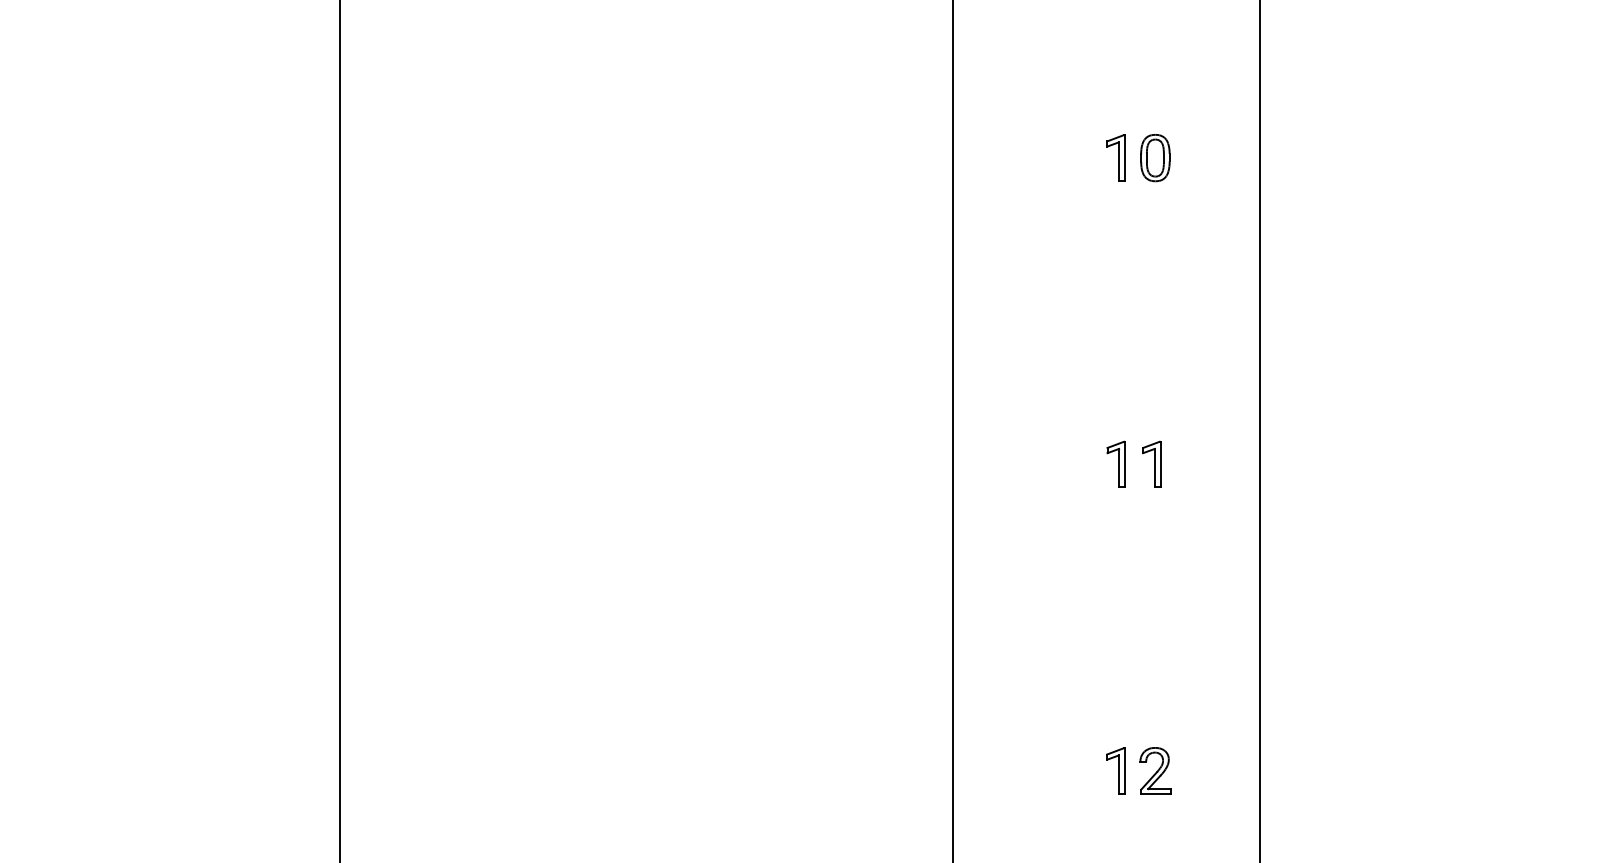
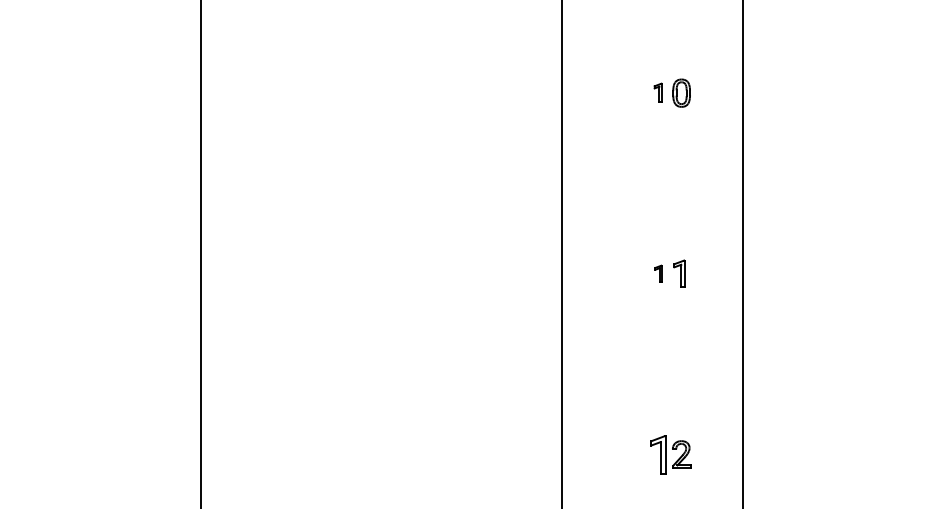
part: (1114, 156) -> (657, 92), size x0.7
part: (1116, 463) -> (658, 273), size x0.6
part: (1114, 770) -> (657, 454), size x1.4

